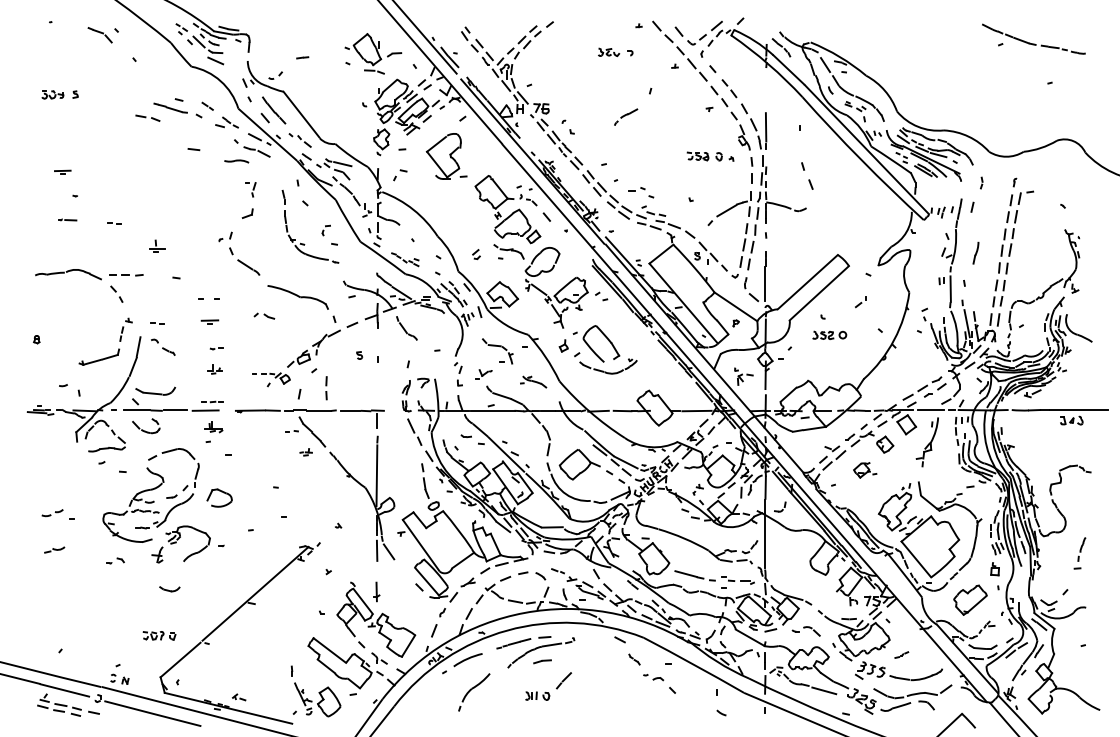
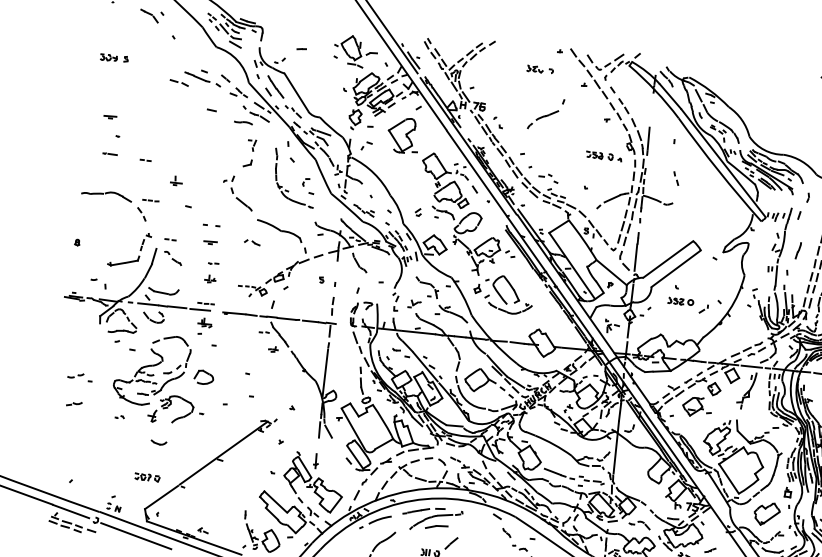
part: (625, 117) -> (542, 119), size x1.67
part: (807, 175) -> (676, 178), size x0.62
part: (126, 275) -> (150, 200), size x0.62
part: (860, 302) -> (703, 309), moved
part: (533, 381) -> (451, 313), size x1.67
line: (326, 386) -> (332, 305), moved
part: (864, 470) -> (696, 407), size x1.67
part: (115, 560) -> (119, 416), size x0.62
part: (542, 661) -> (436, 527), size x1.67

